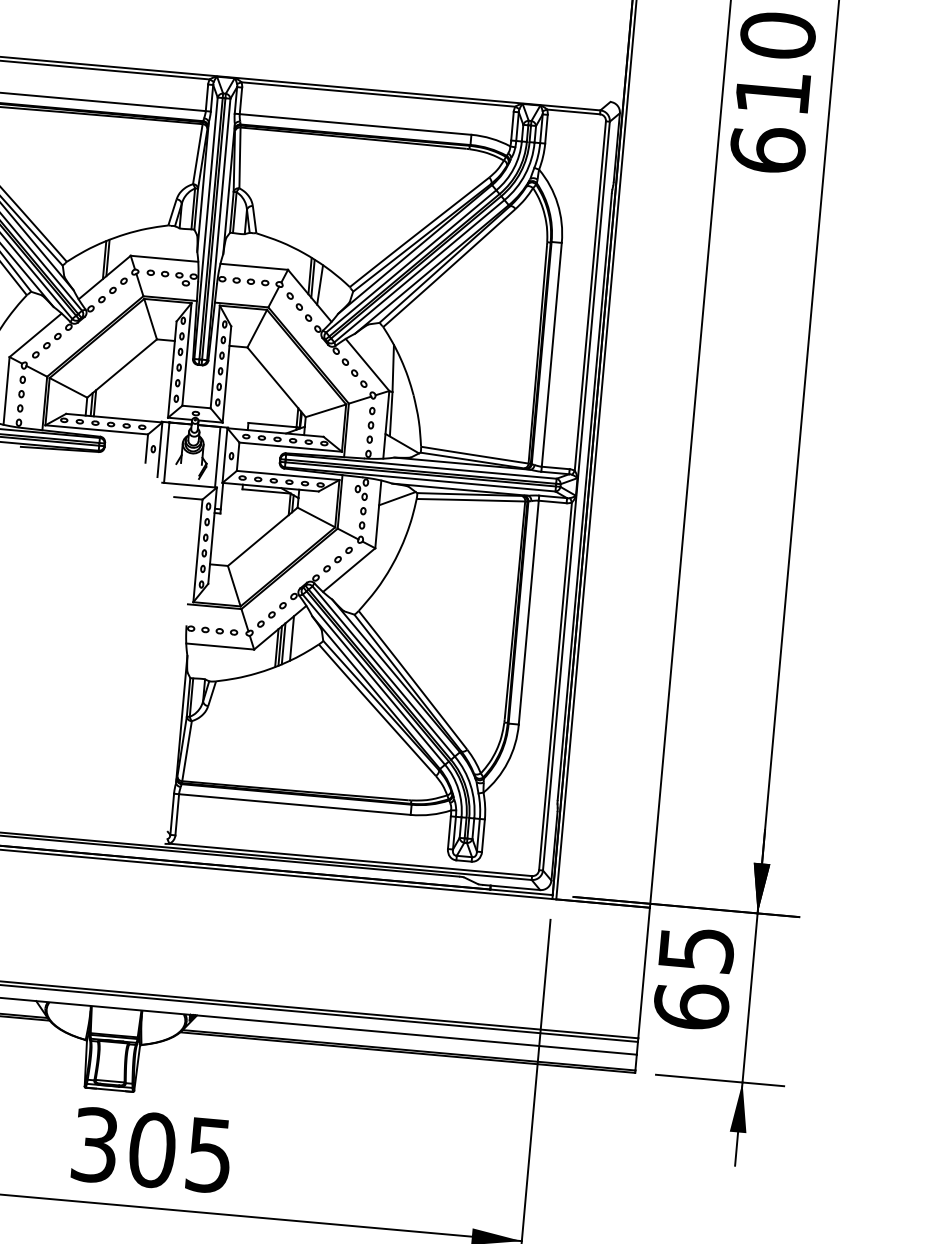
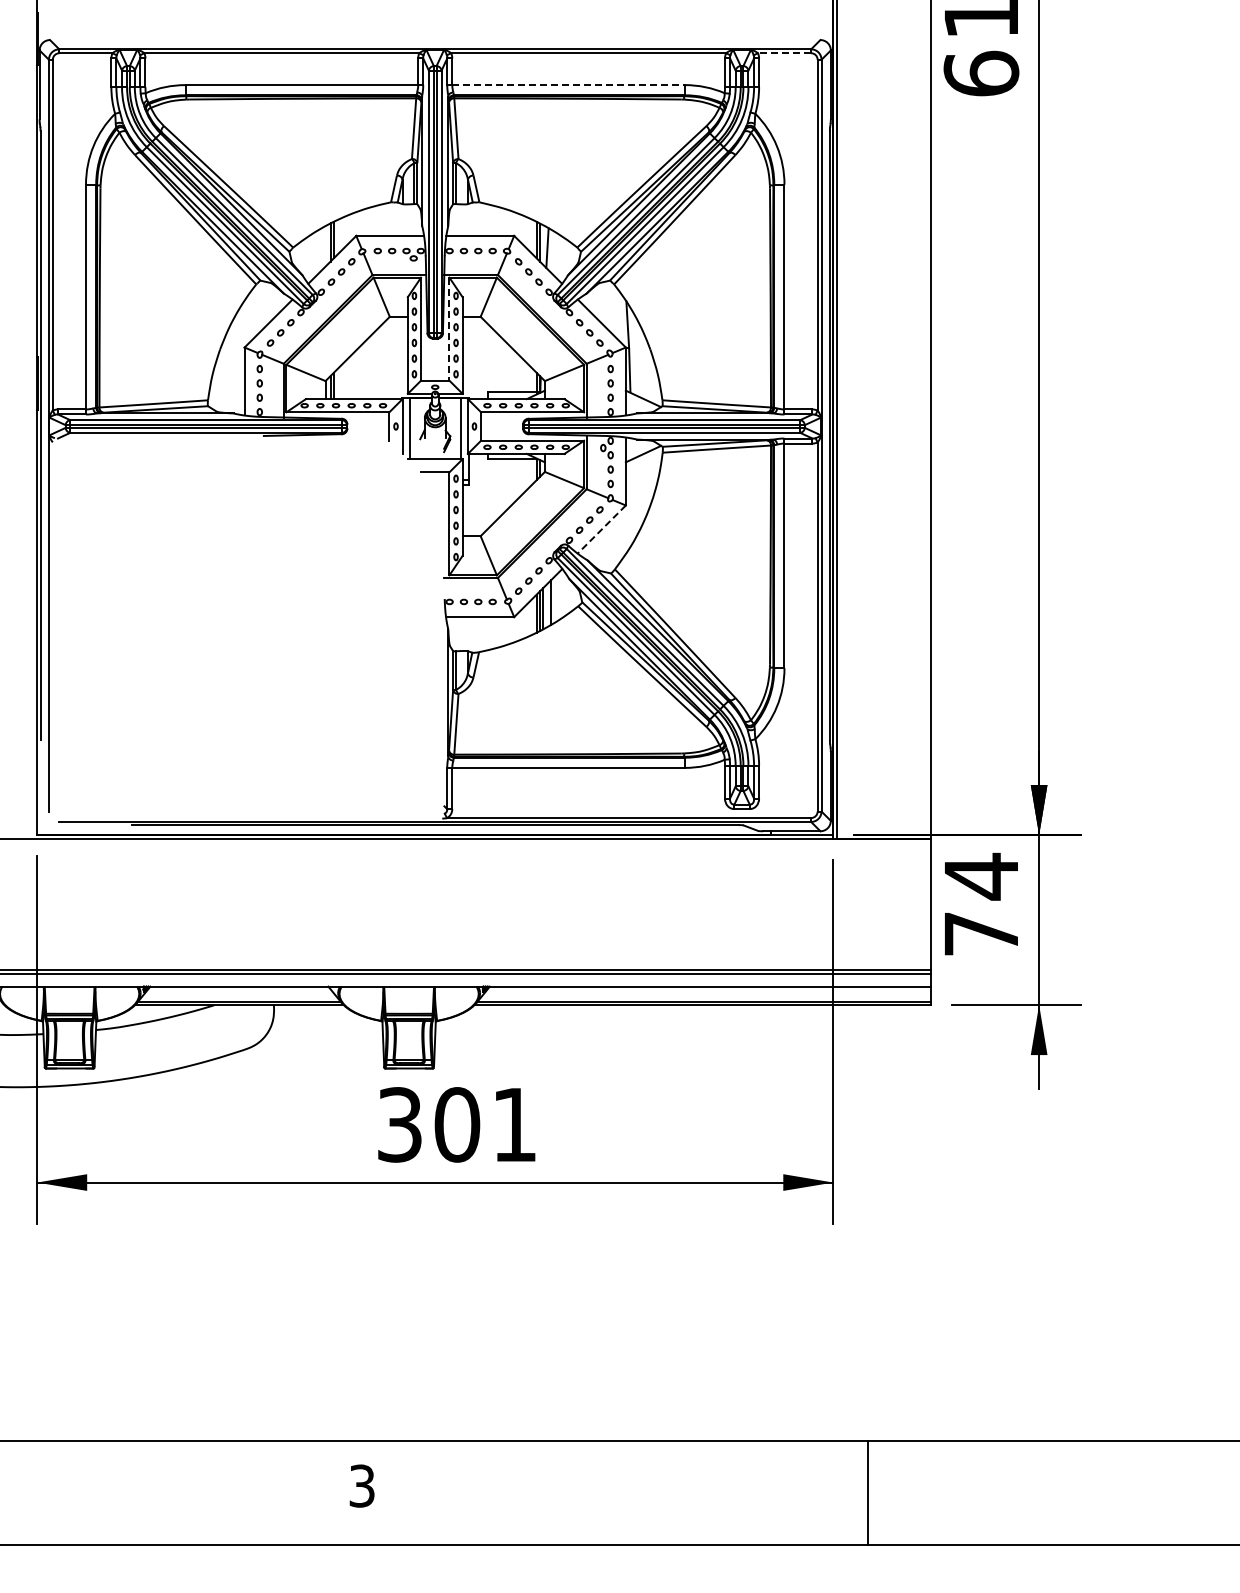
line: (573, 112) -> (784, 53), solid -> dashed
line: (356, 124) -> (569, 85), solid -> dashed
line: (215, 357) -> (449, 329), solid -> dashed
line: (348, 570) -> (601, 529), solid -> dashed
text: (694, 977) -> (981, 904), 65 -> 74
text: (209, 1155) -> (514, 1125), 305 -> 301

